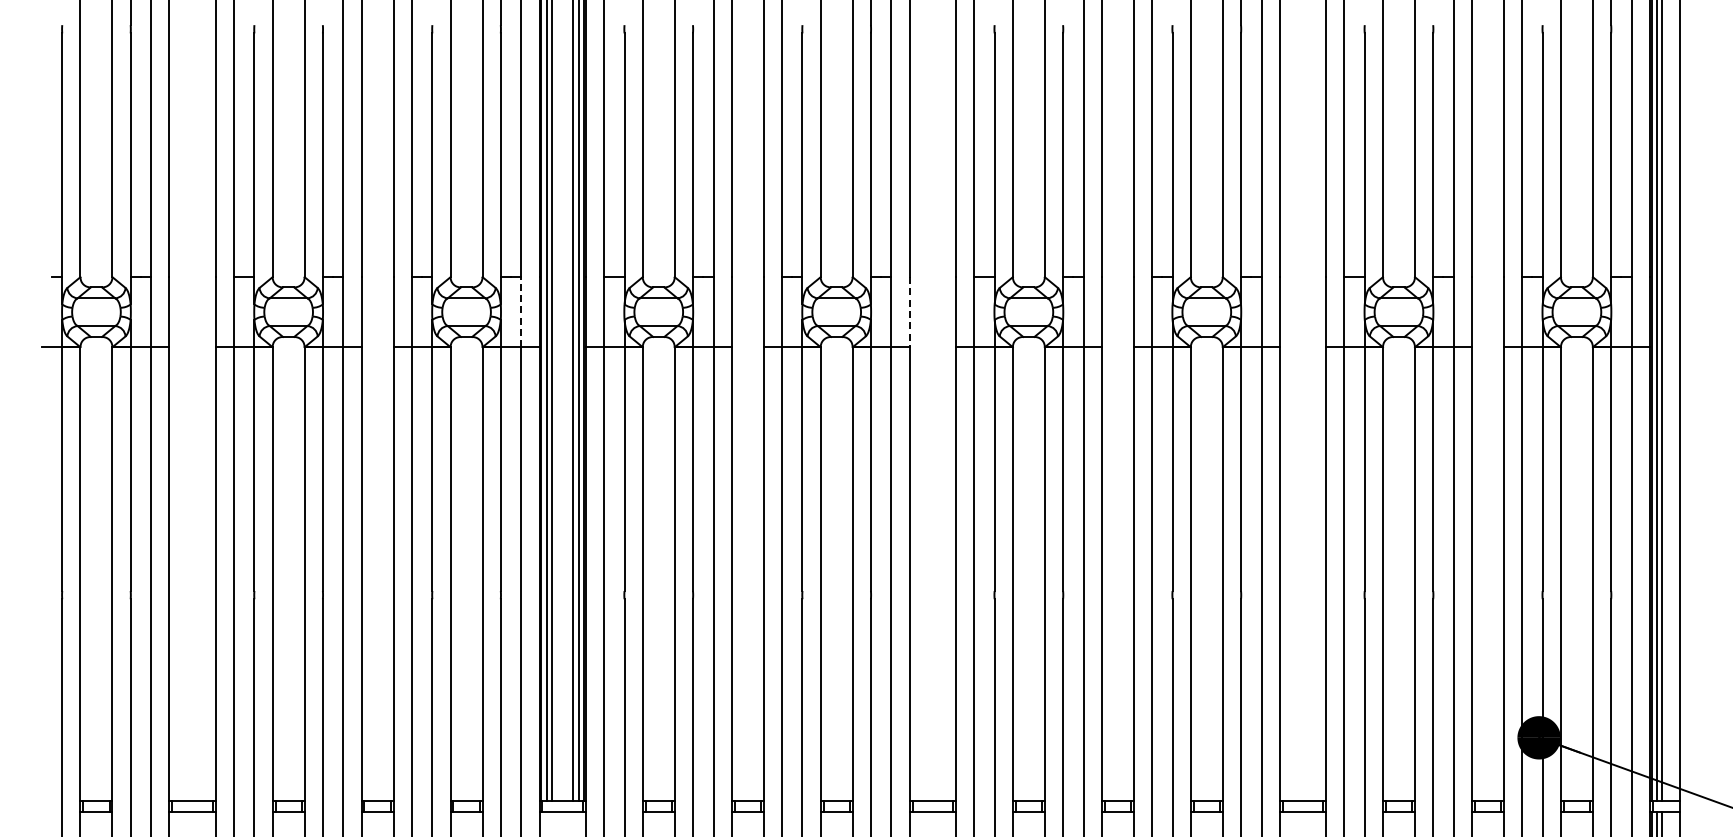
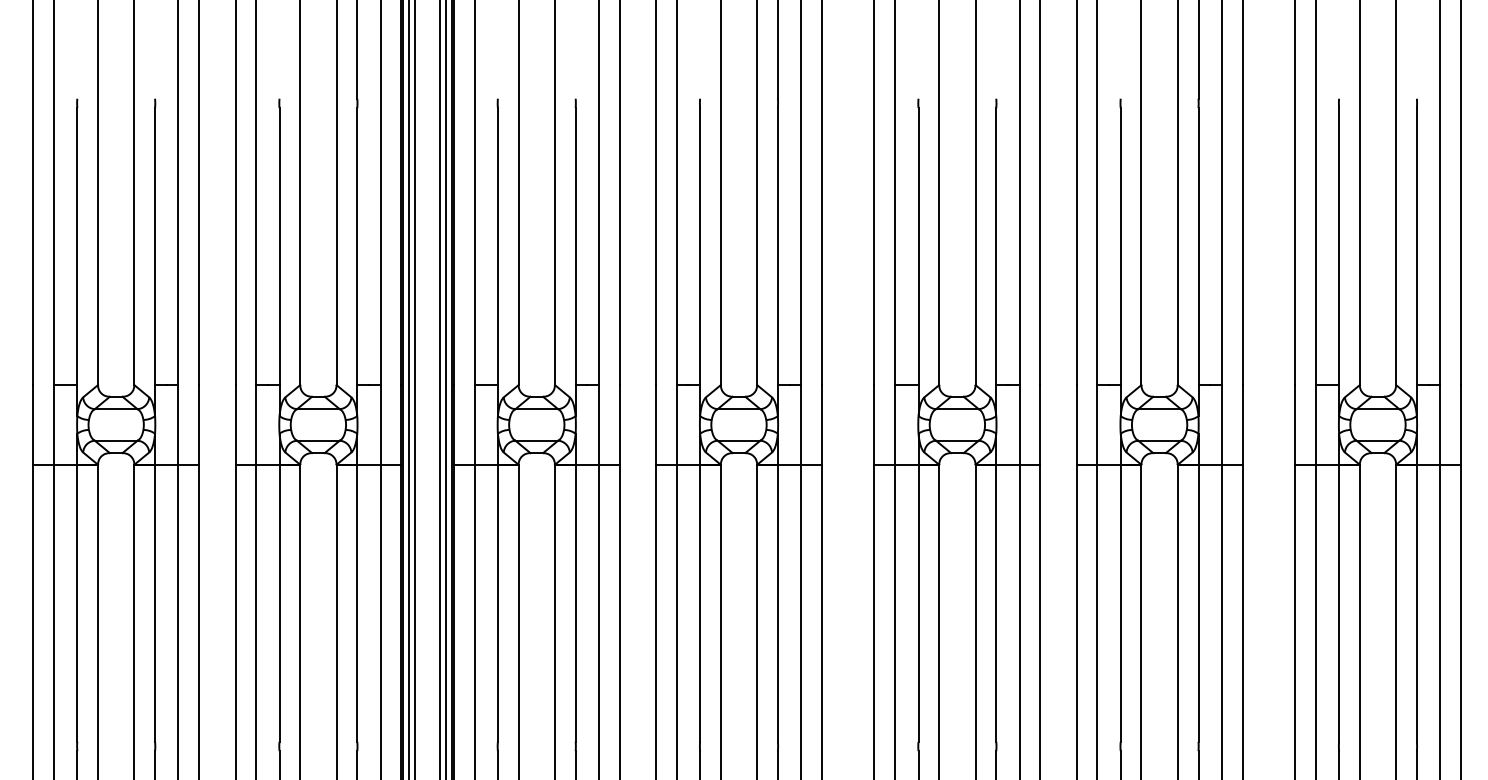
line: (521, 311) -> (380, 424), dashed -> solid
line: (909, 312) -> (821, 425), dashed -> solid

